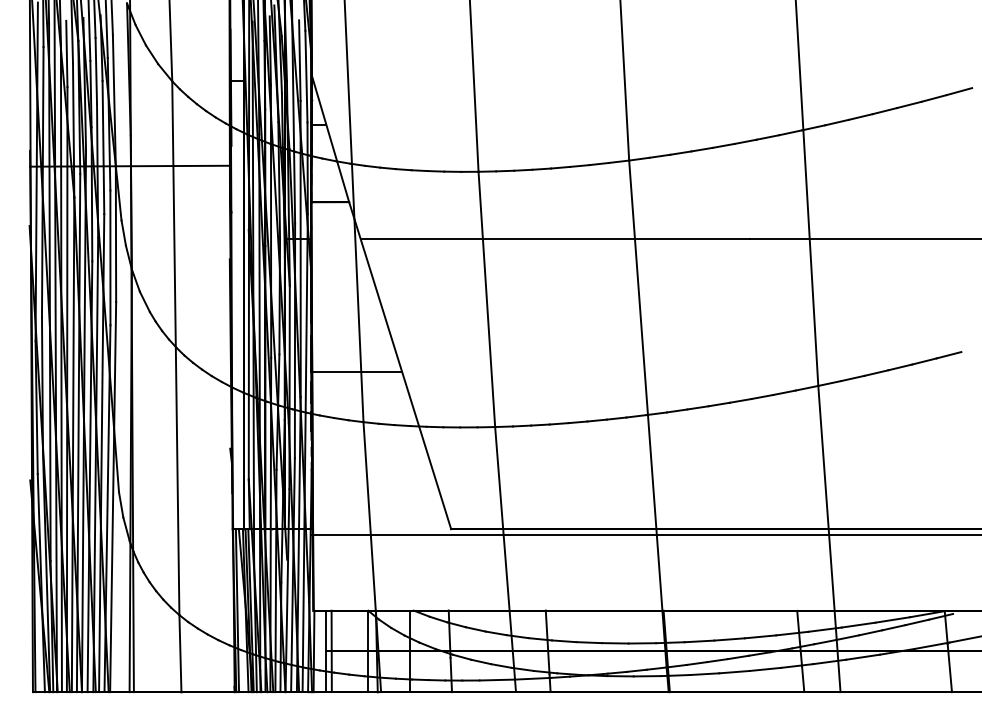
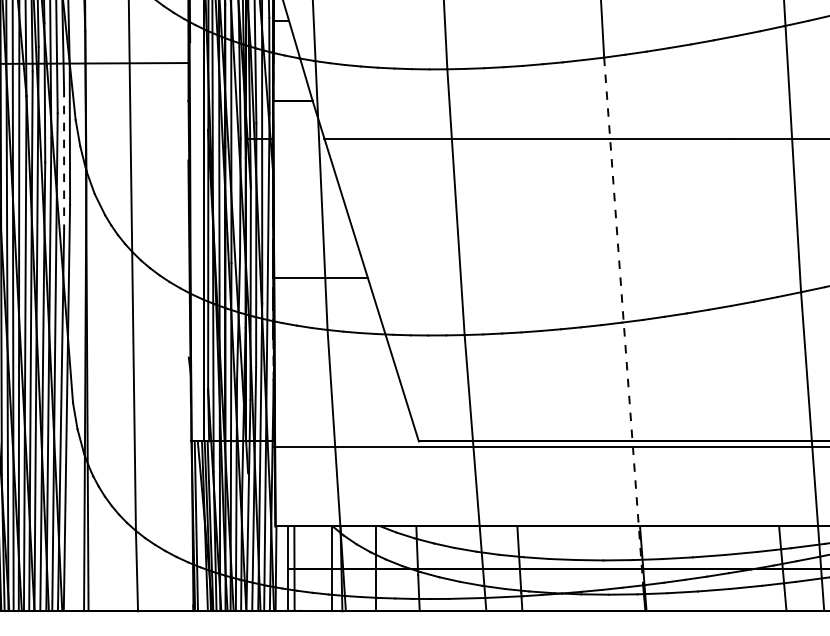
line: (110, 258) -> (64, 159), solid -> dashed
line: (647, 414) -> (623, 321), solid -> dashed

